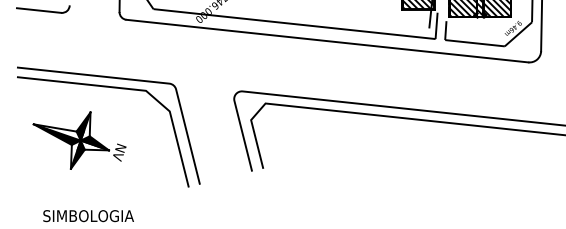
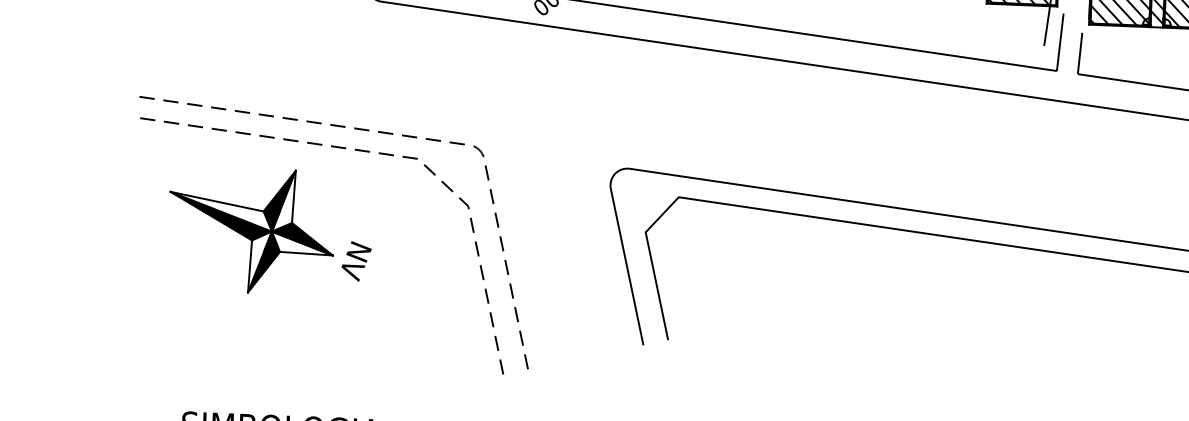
line: (154, 82) -> (437, 141), solid -> dashed
line: (137, 89) -> (399, 155), solid -> dashed
part: (79, 140) -> (269, 231), moved

